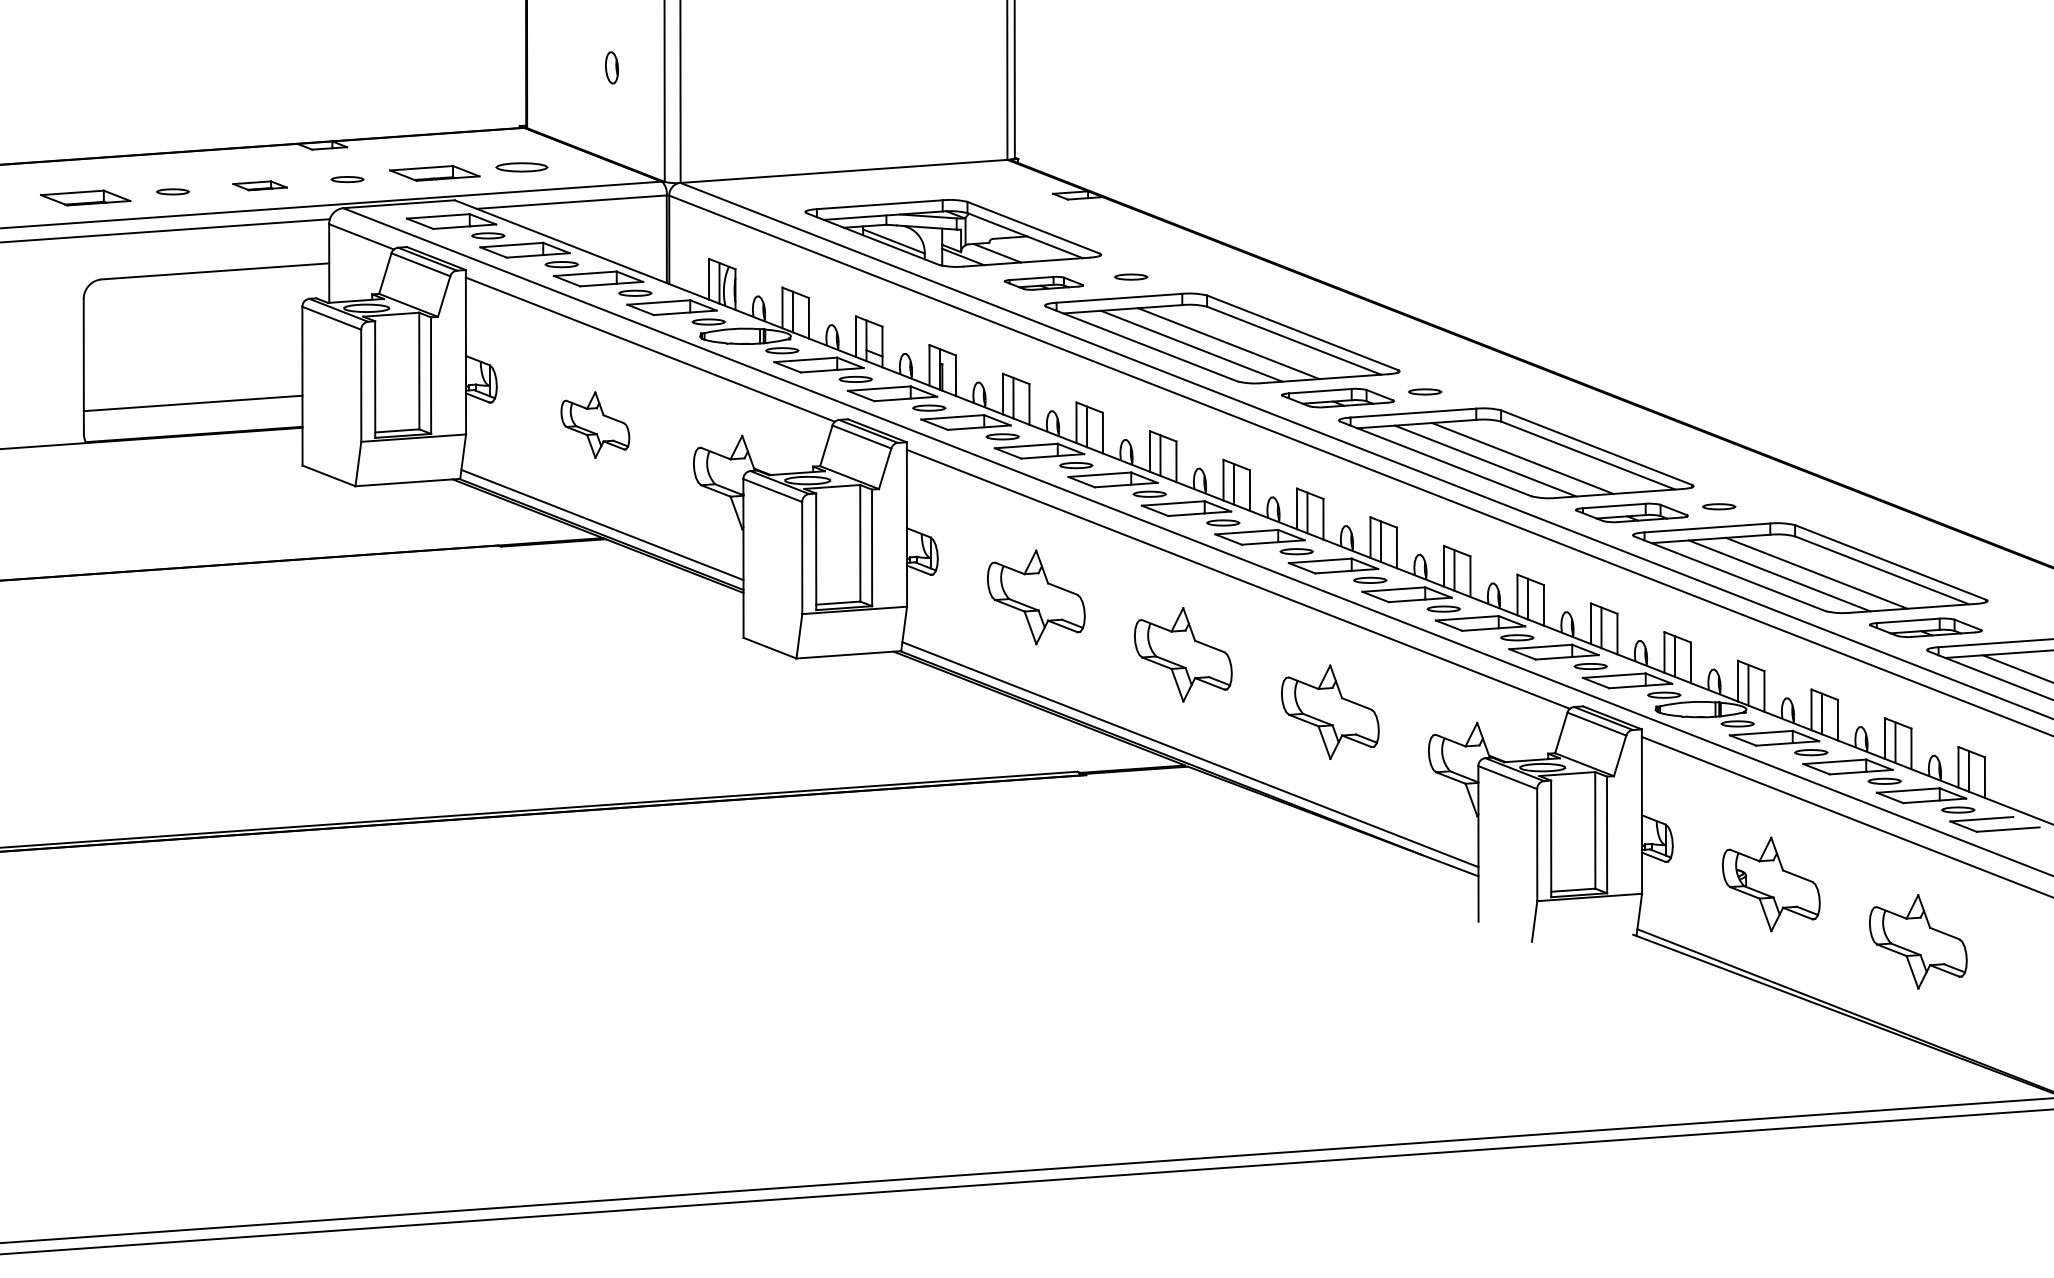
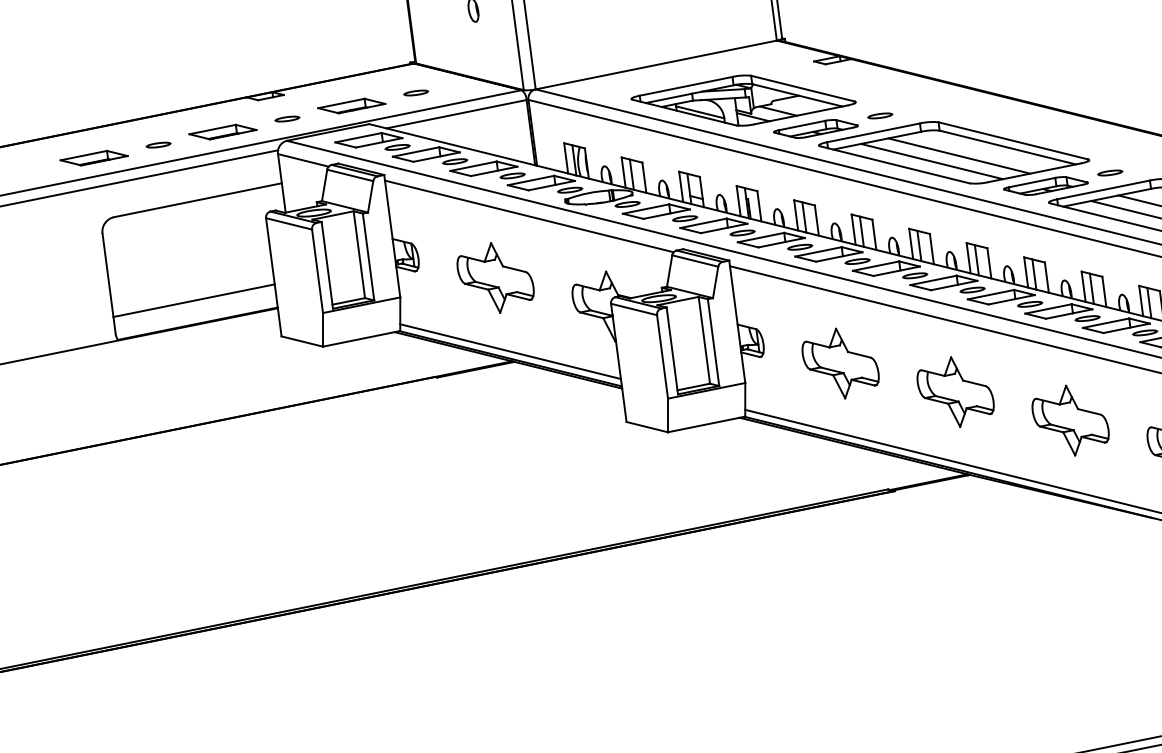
part: (522, 166) -> (416, 92), size x0.62
part: (259, 185) -> (222, 132), size x1.67
part: (1043, 283) -> (815, 129), size x1.43
part: (595, 424) -> (495, 277), size x1.43

